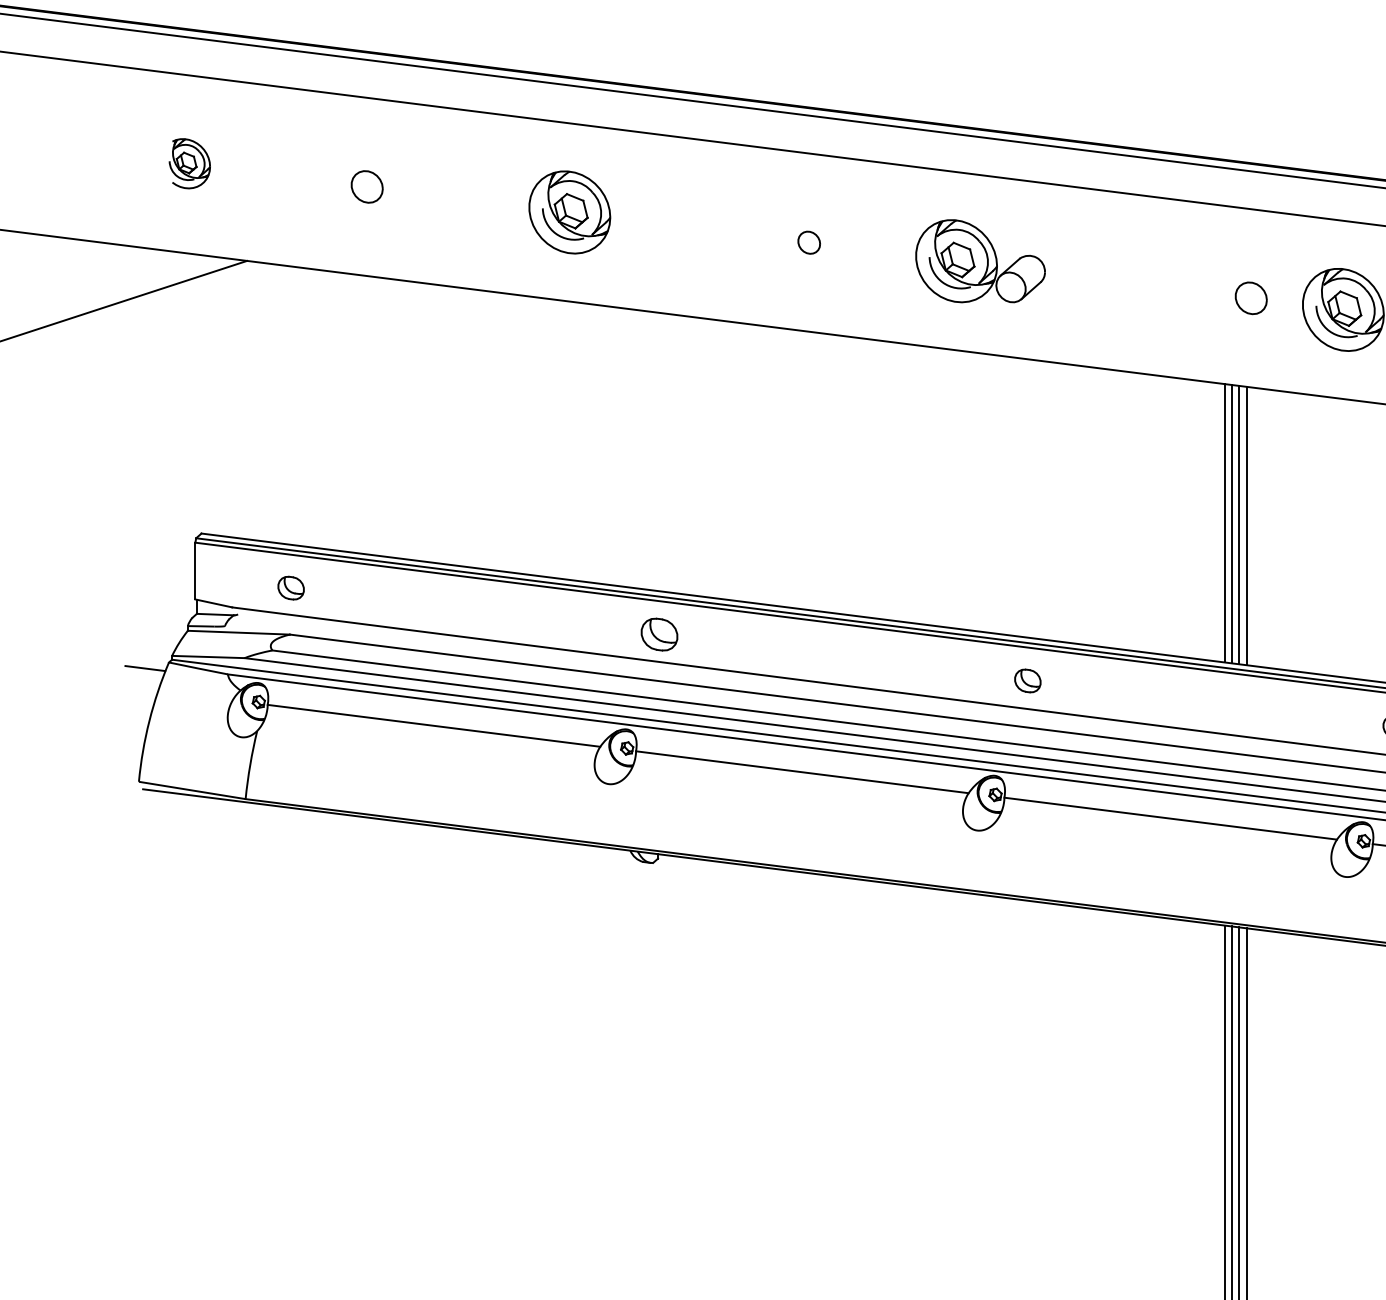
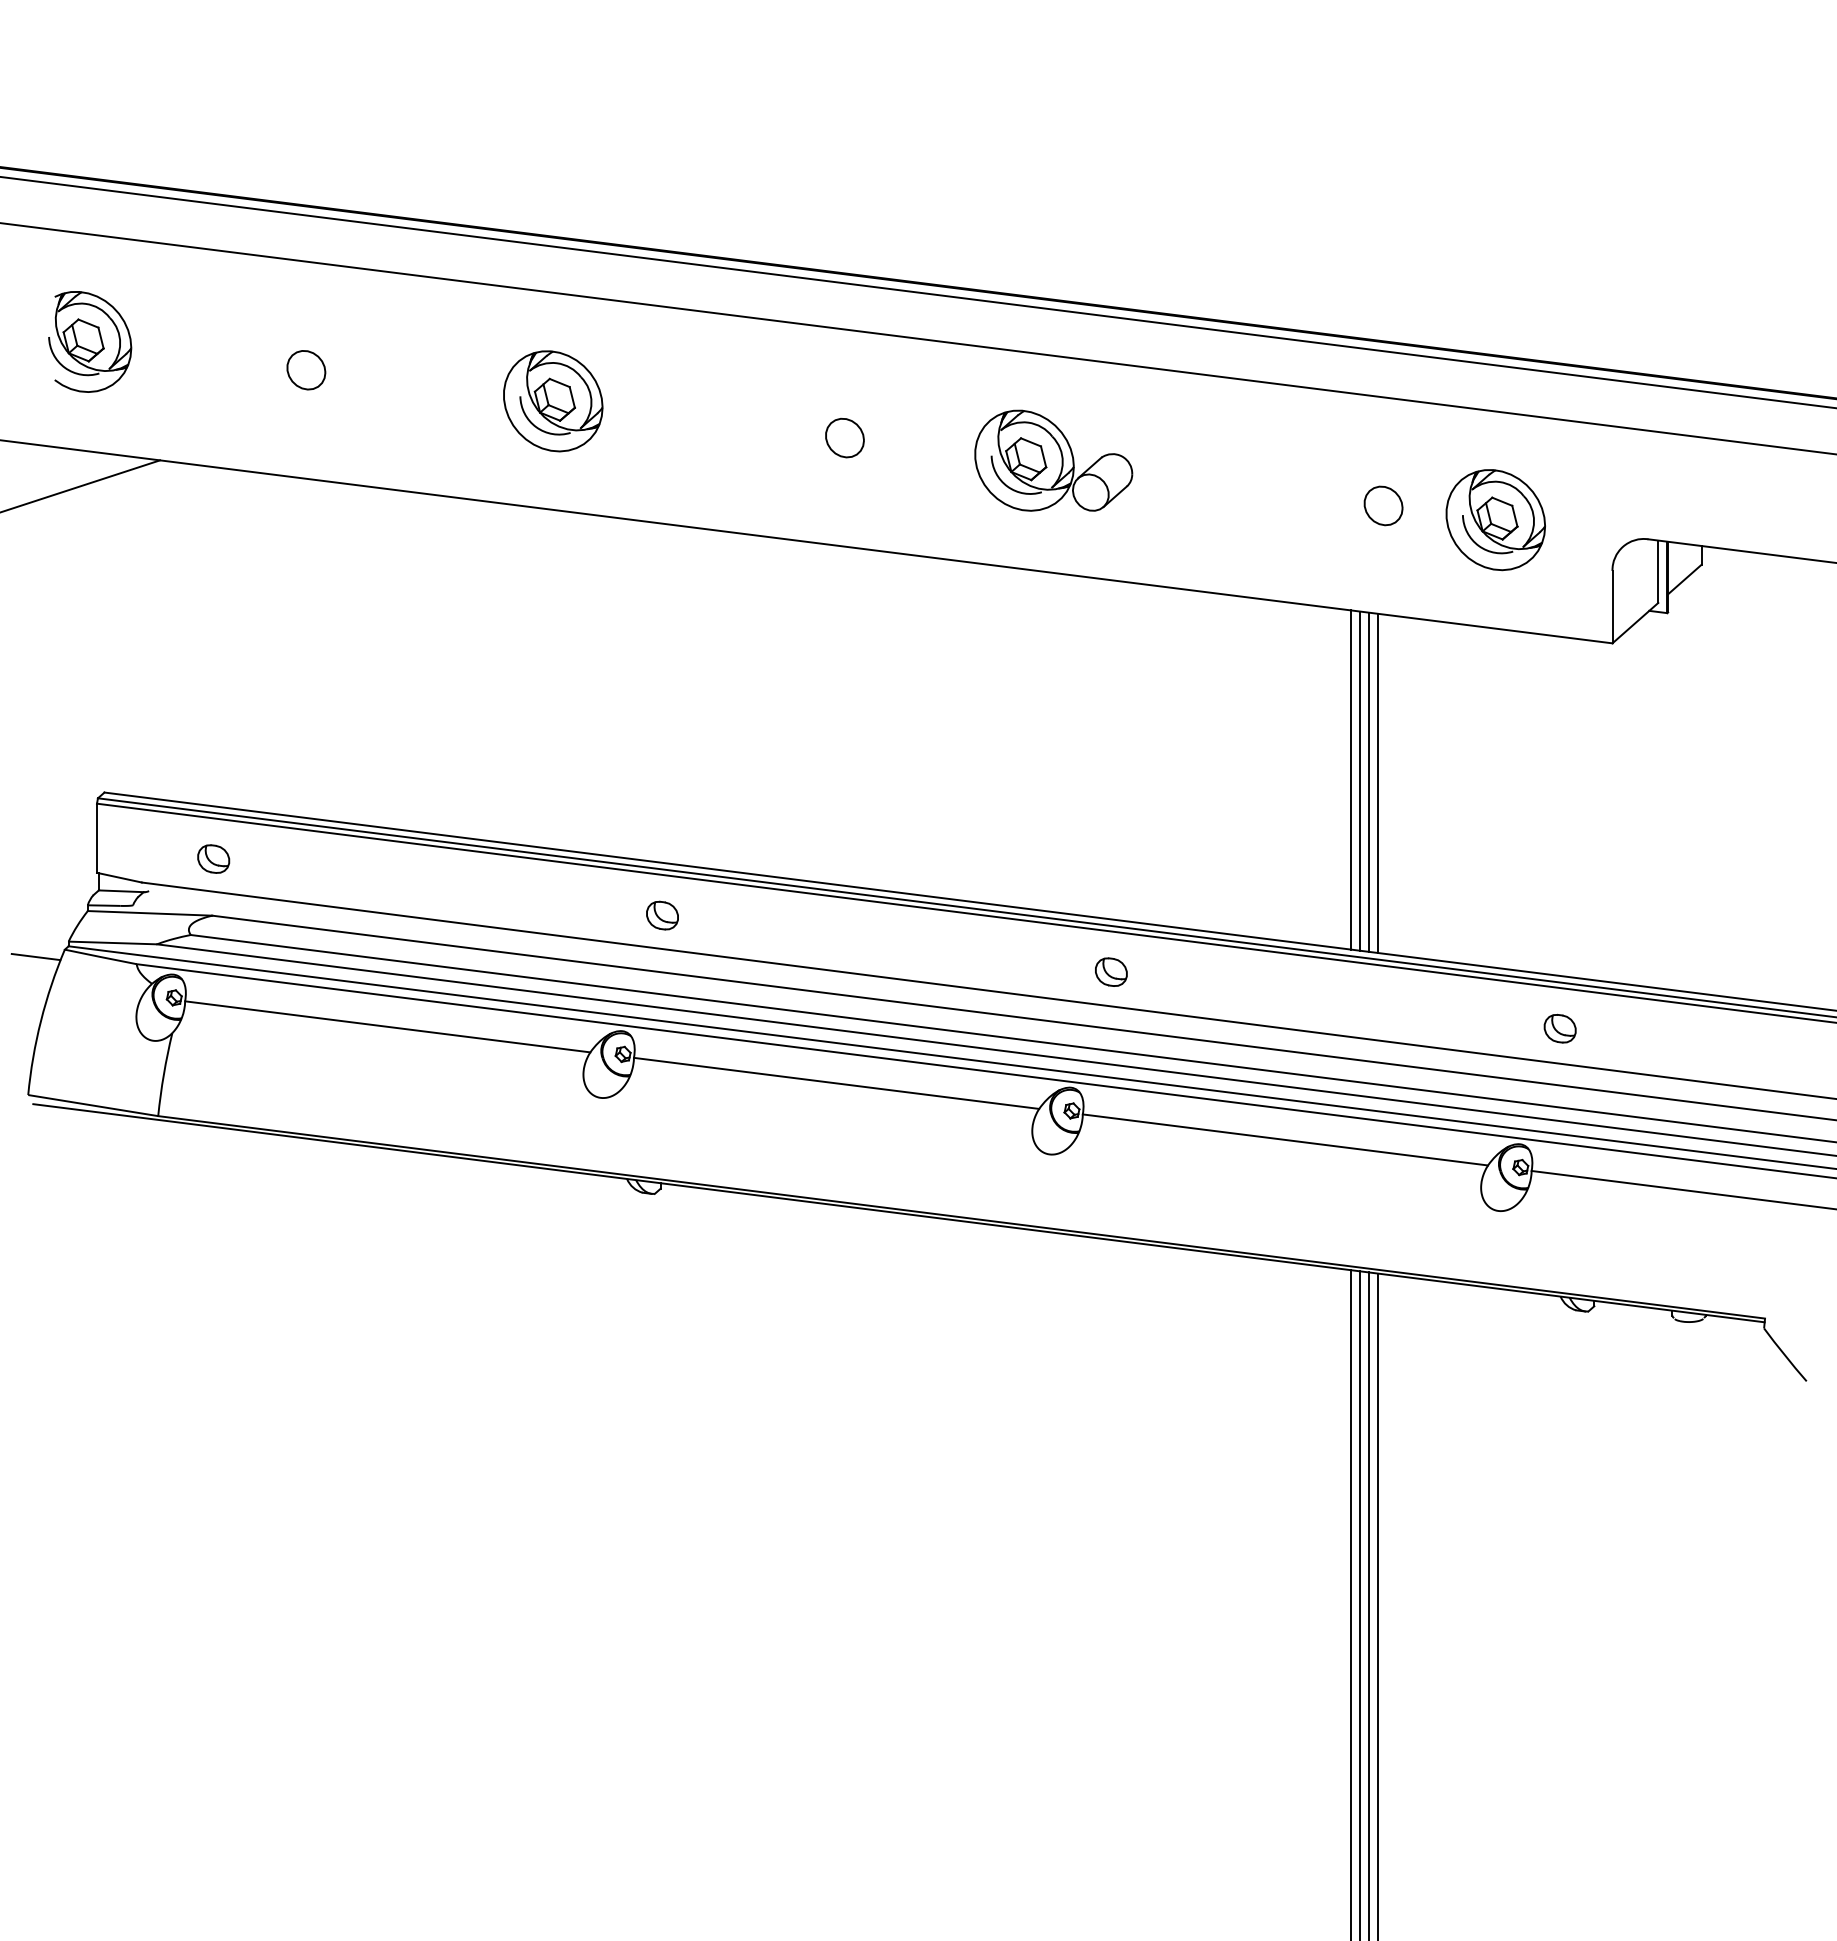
part: (190, 163) -> (90, 341), size x1.67
part: (808, 242) -> (844, 438), size x1.43
part: (659, 634) -> (662, 915), size x0.71

